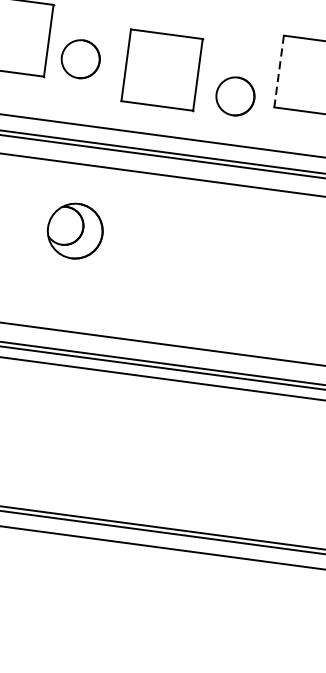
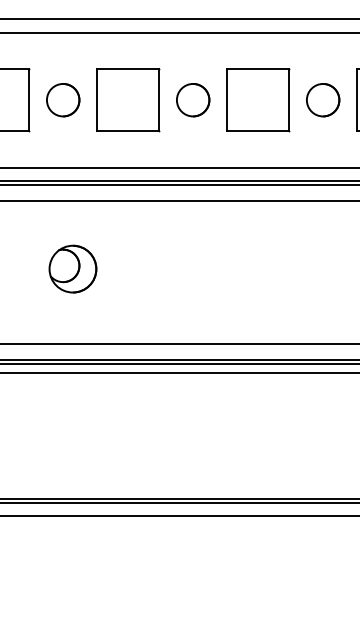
circle: (81, 59) -> (63, 100), moved
part: (162, 70) -> (128, 100), moved
line: (279, 71) -> (227, 100), dashed -> solid
circle: (235, 96) -> (193, 100), moved
part: (74, 230) -> (72, 268), moved

